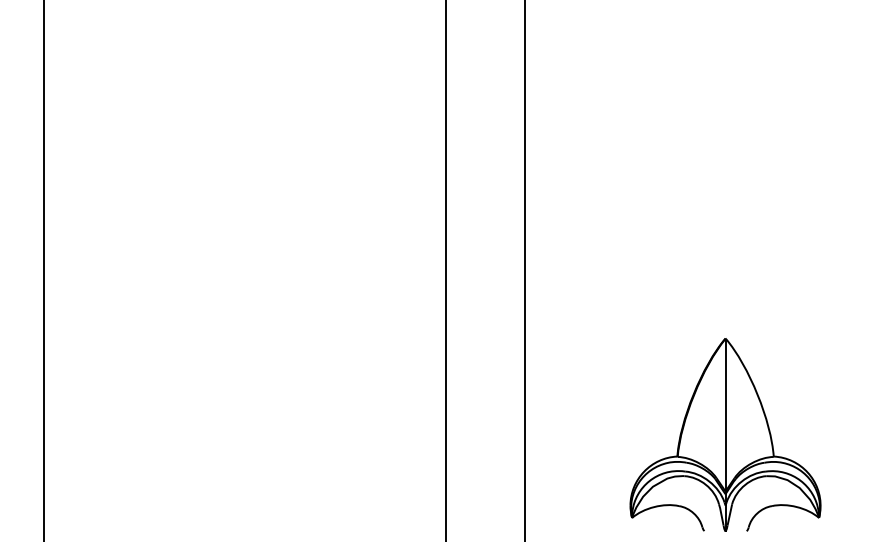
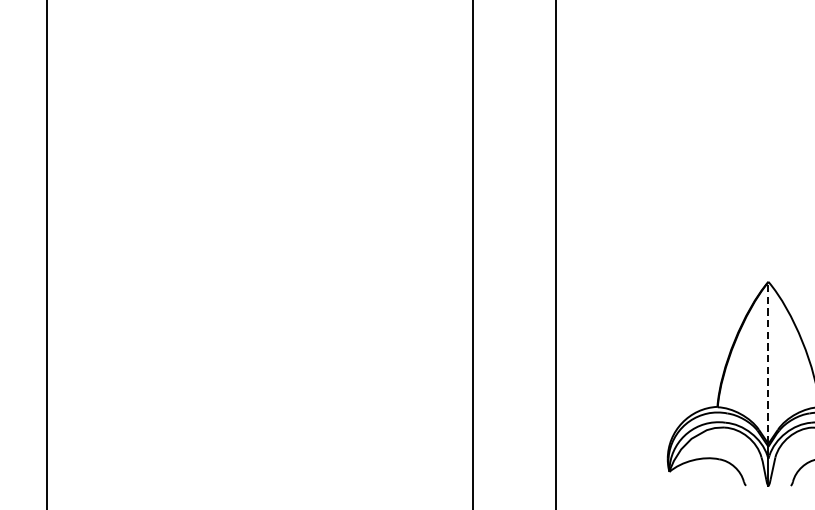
line: (725, 414) -> (768, 362), solid -> dashed

